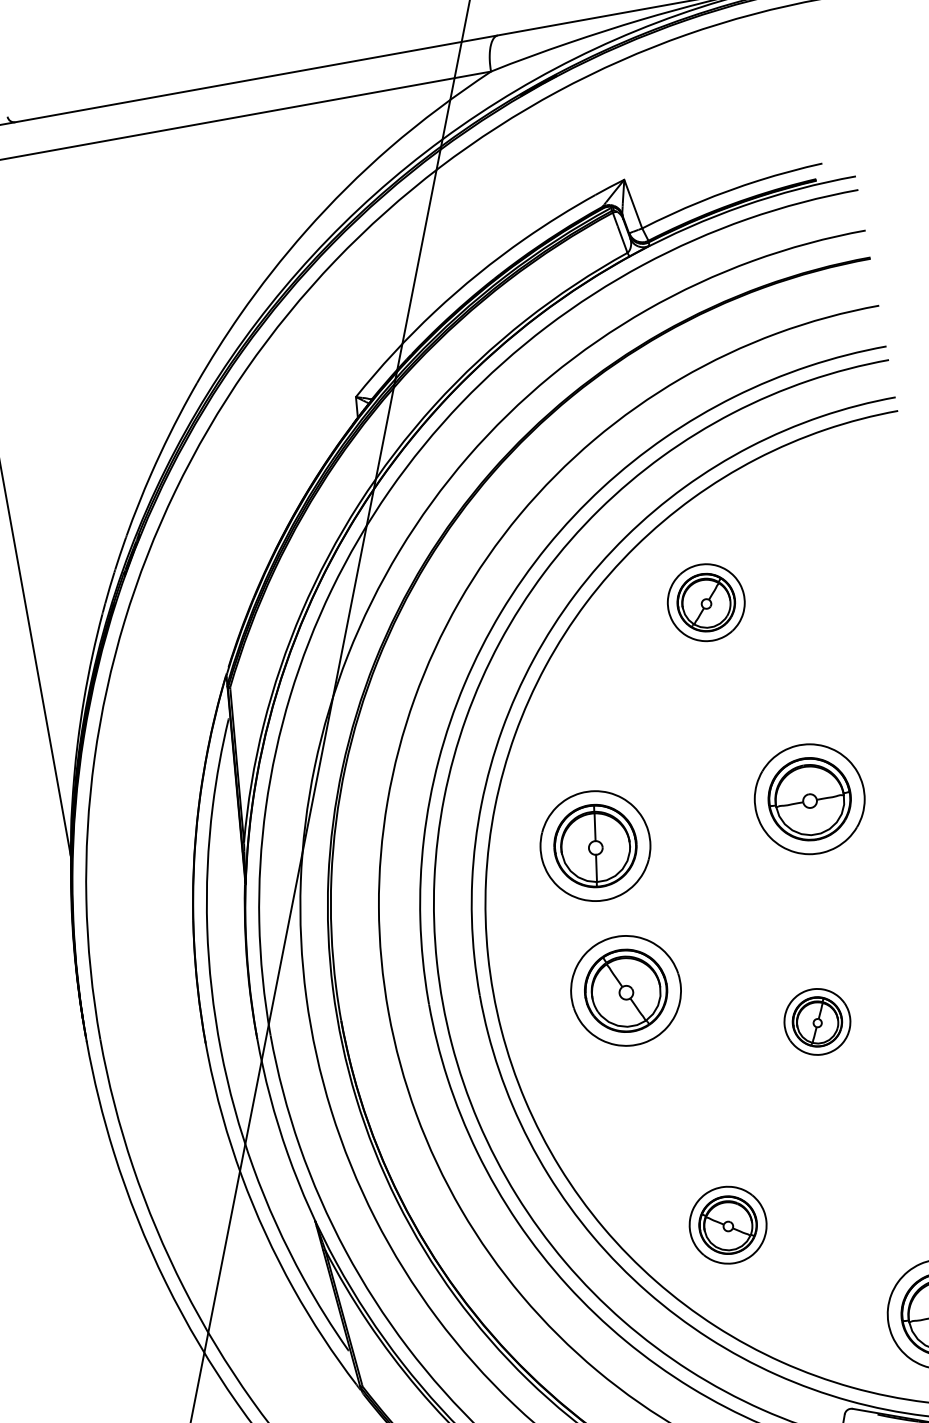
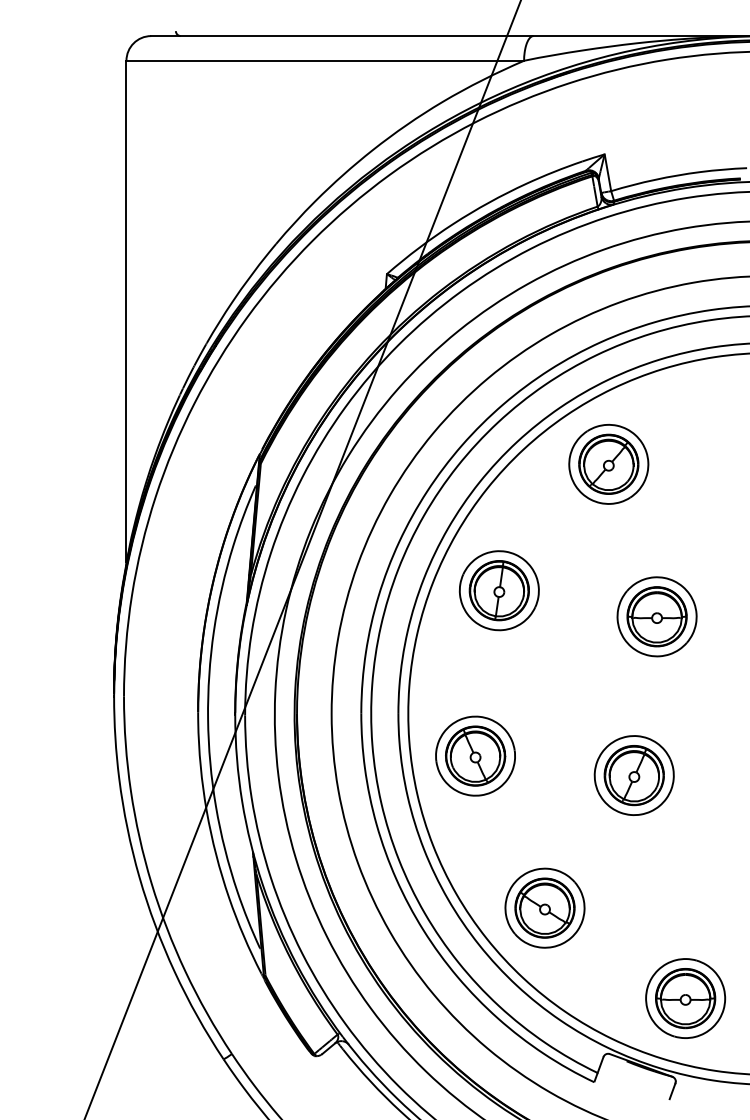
part: (705, 602) -> (608, 464), size x1.43
part: (594, 846) -> (498, 590), moved
part: (625, 990) -> (475, 755), moved
part: (816, 1022) -> (633, 775), size x1.67
part: (727, 1224) -> (544, 907), size x1.43

